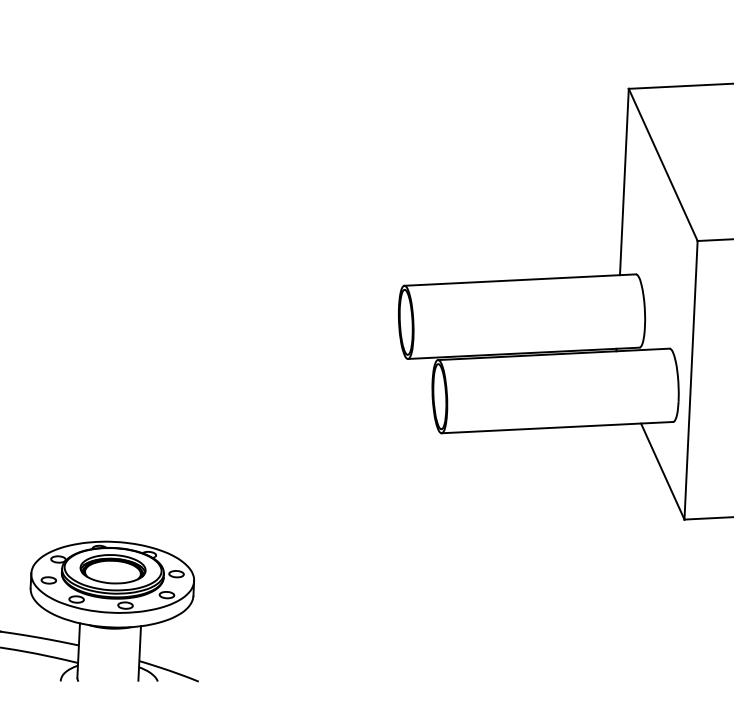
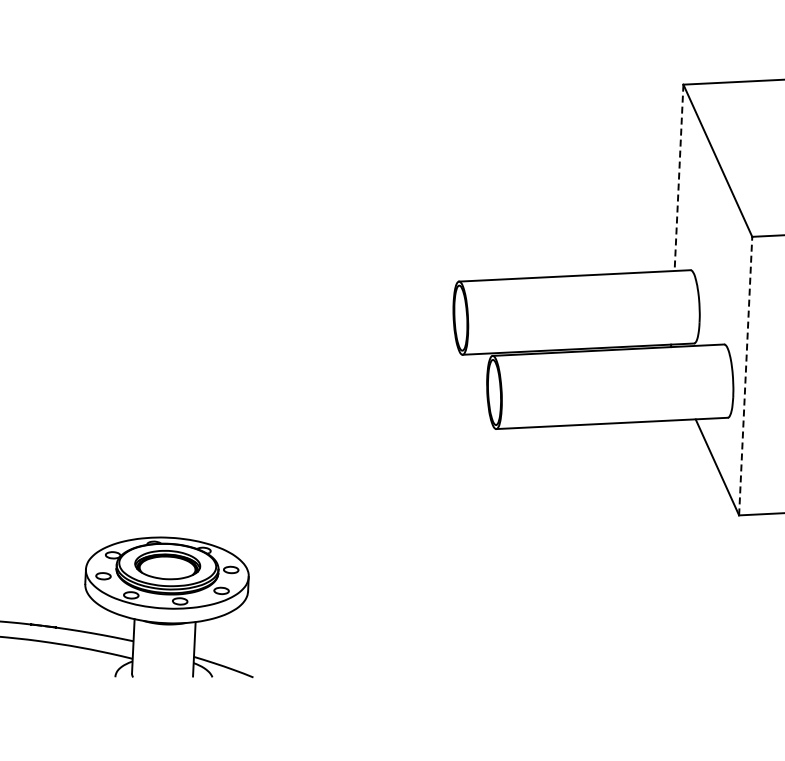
line: (624, 182) -> (679, 178), solid -> dashed
line: (690, 379) -> (745, 375), solid -> dashed

